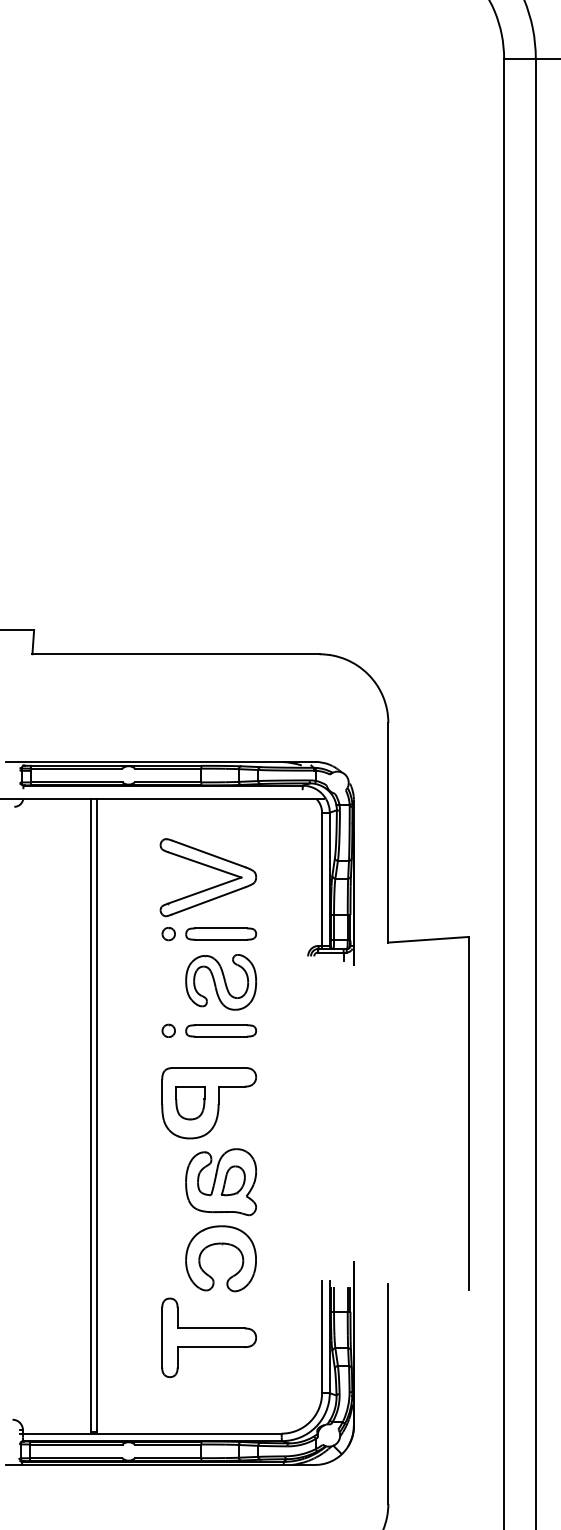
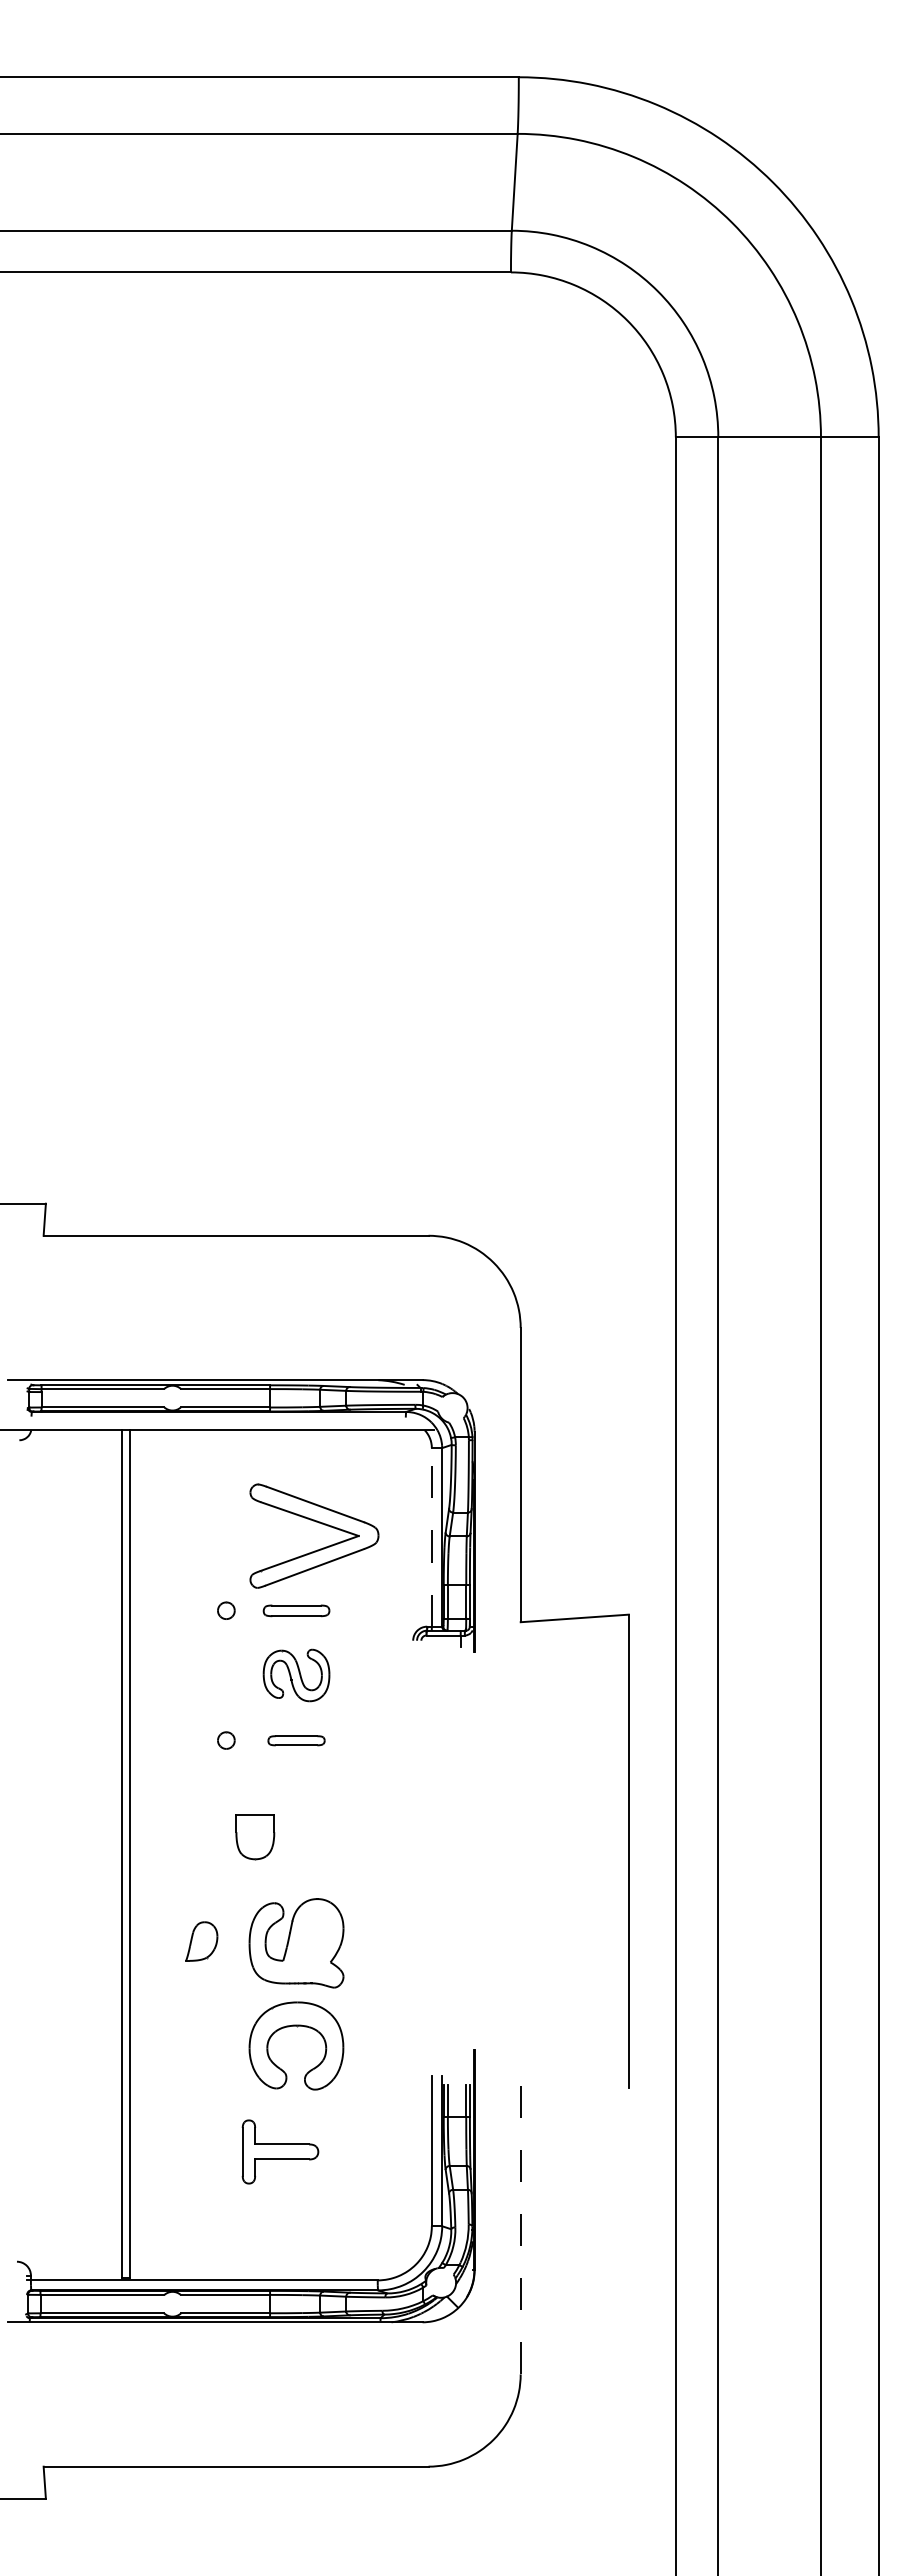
part: (212, 868) -> (319, 1523), moved
line: (321, 878) -> (431, 1536), solid -> dashed
part: (221, 933) -> (296, 1610), size x0.7
part: (221, 982) -> (296, 1675), size x0.7
part: (221, 1030) -> (296, 1740), size x0.6
part: (209, 1103) -> (280, 1837), removed
part: (233, 1180) -> (201, 1941), moved
part: (209, 1337) -> (280, 2151), size x0.6
line: (388, 1393) -> (520, 2226), solid -> dashed

